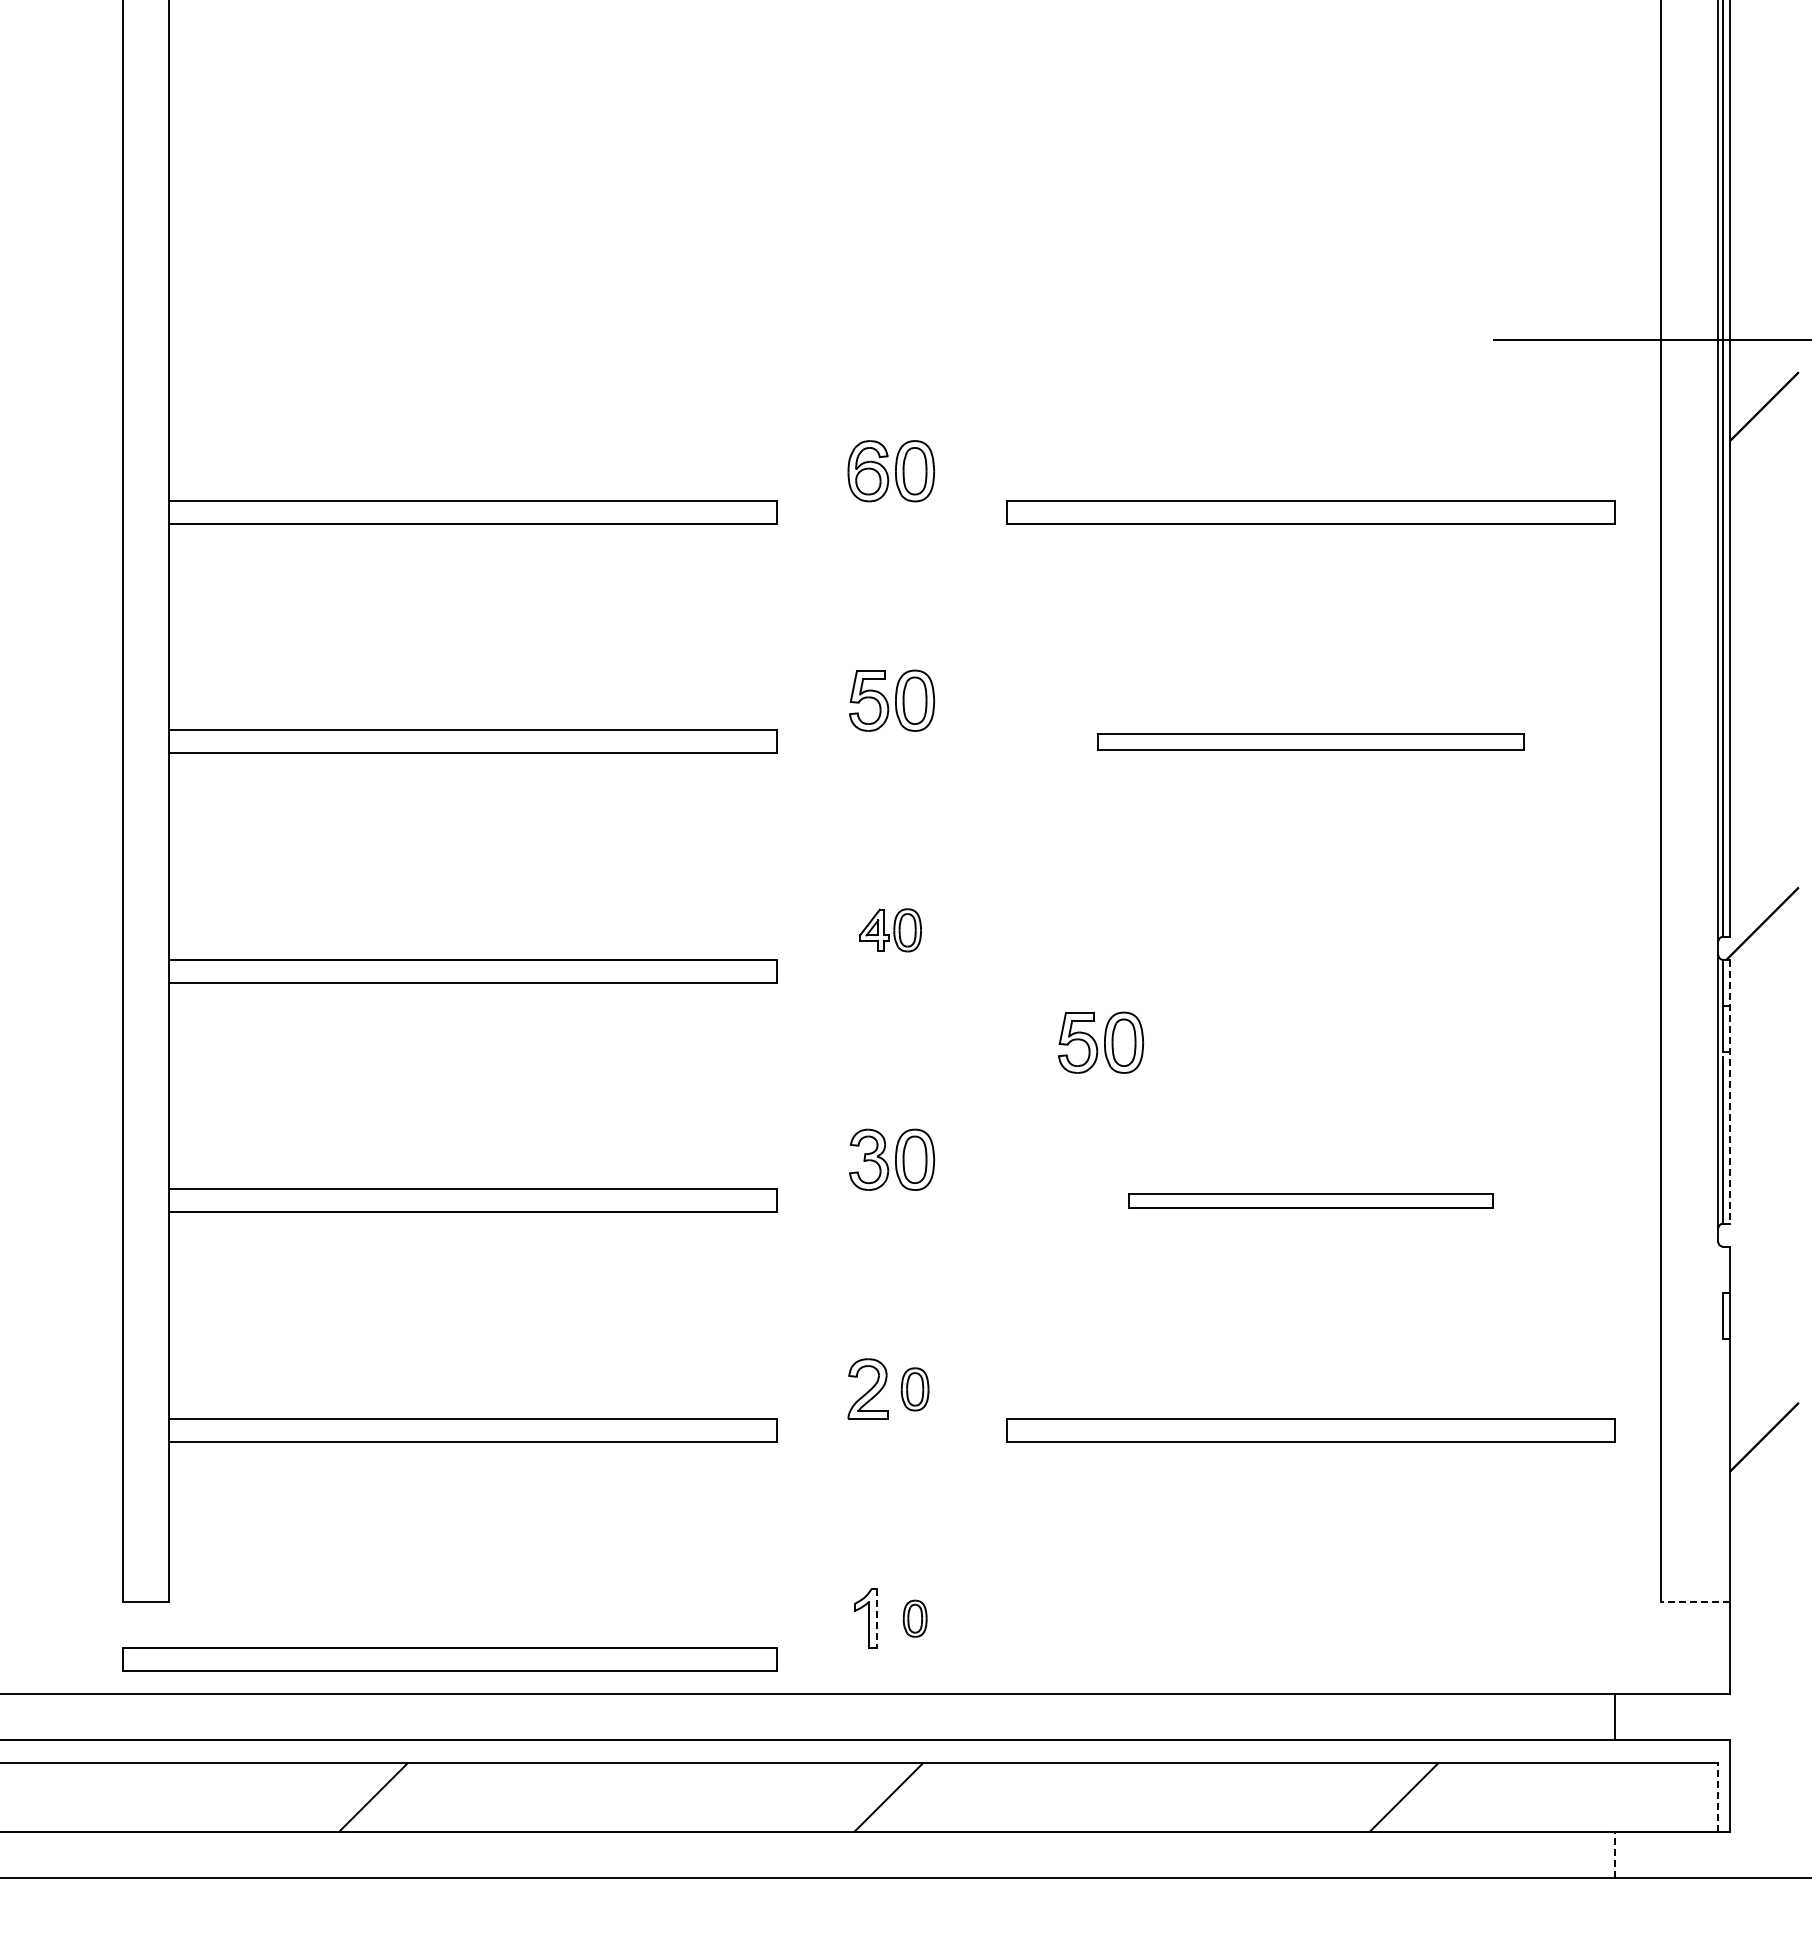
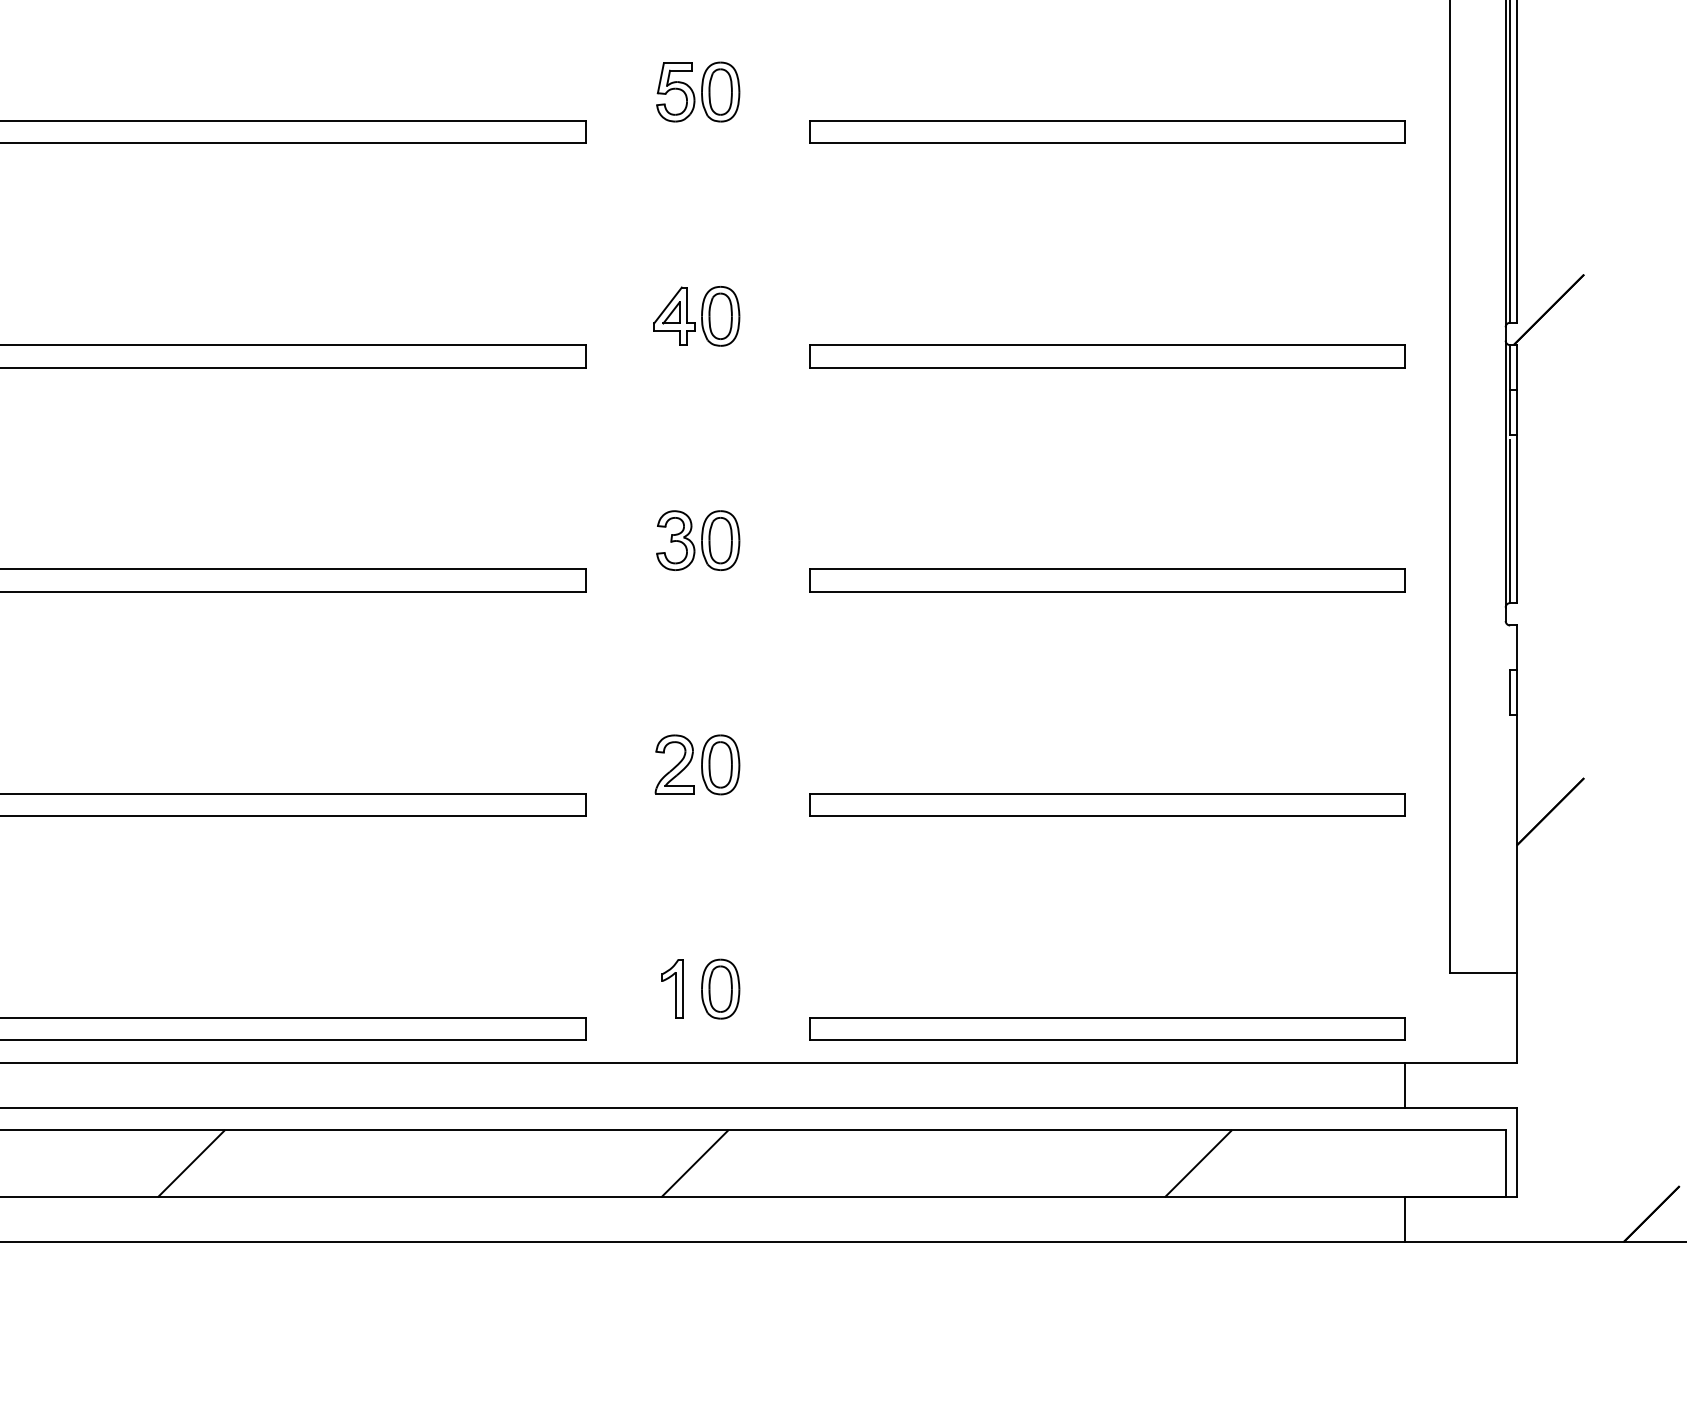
part: (1310, 741) -> (1107, 131), size x1.43
part: (890, 930) -> (696, 316), size x1.43
part: (1310, 971) -> (1107, 356), added
part: (1101, 1042) -> (902, 425), removed
line: (1729, 1091) -> (1516, 473), dashed -> solid
part: (1310, 1200) -> (1107, 580), size x1.67
part: (915, 1389) -> (721, 765), size x1.43
line: (1694, 1602) -> (1482, 973), dashed -> solid
line: (876, 1618) -> (683, 988), dashed -> solid
part: (915, 1618) -> (721, 988), size x1.67
part: (1310, 1659) -> (1107, 1028), added
line: (1718, 1797) -> (1505, 1163), dashed -> solid
line: (1615, 1854) -> (1405, 1219), dashed -> solid

